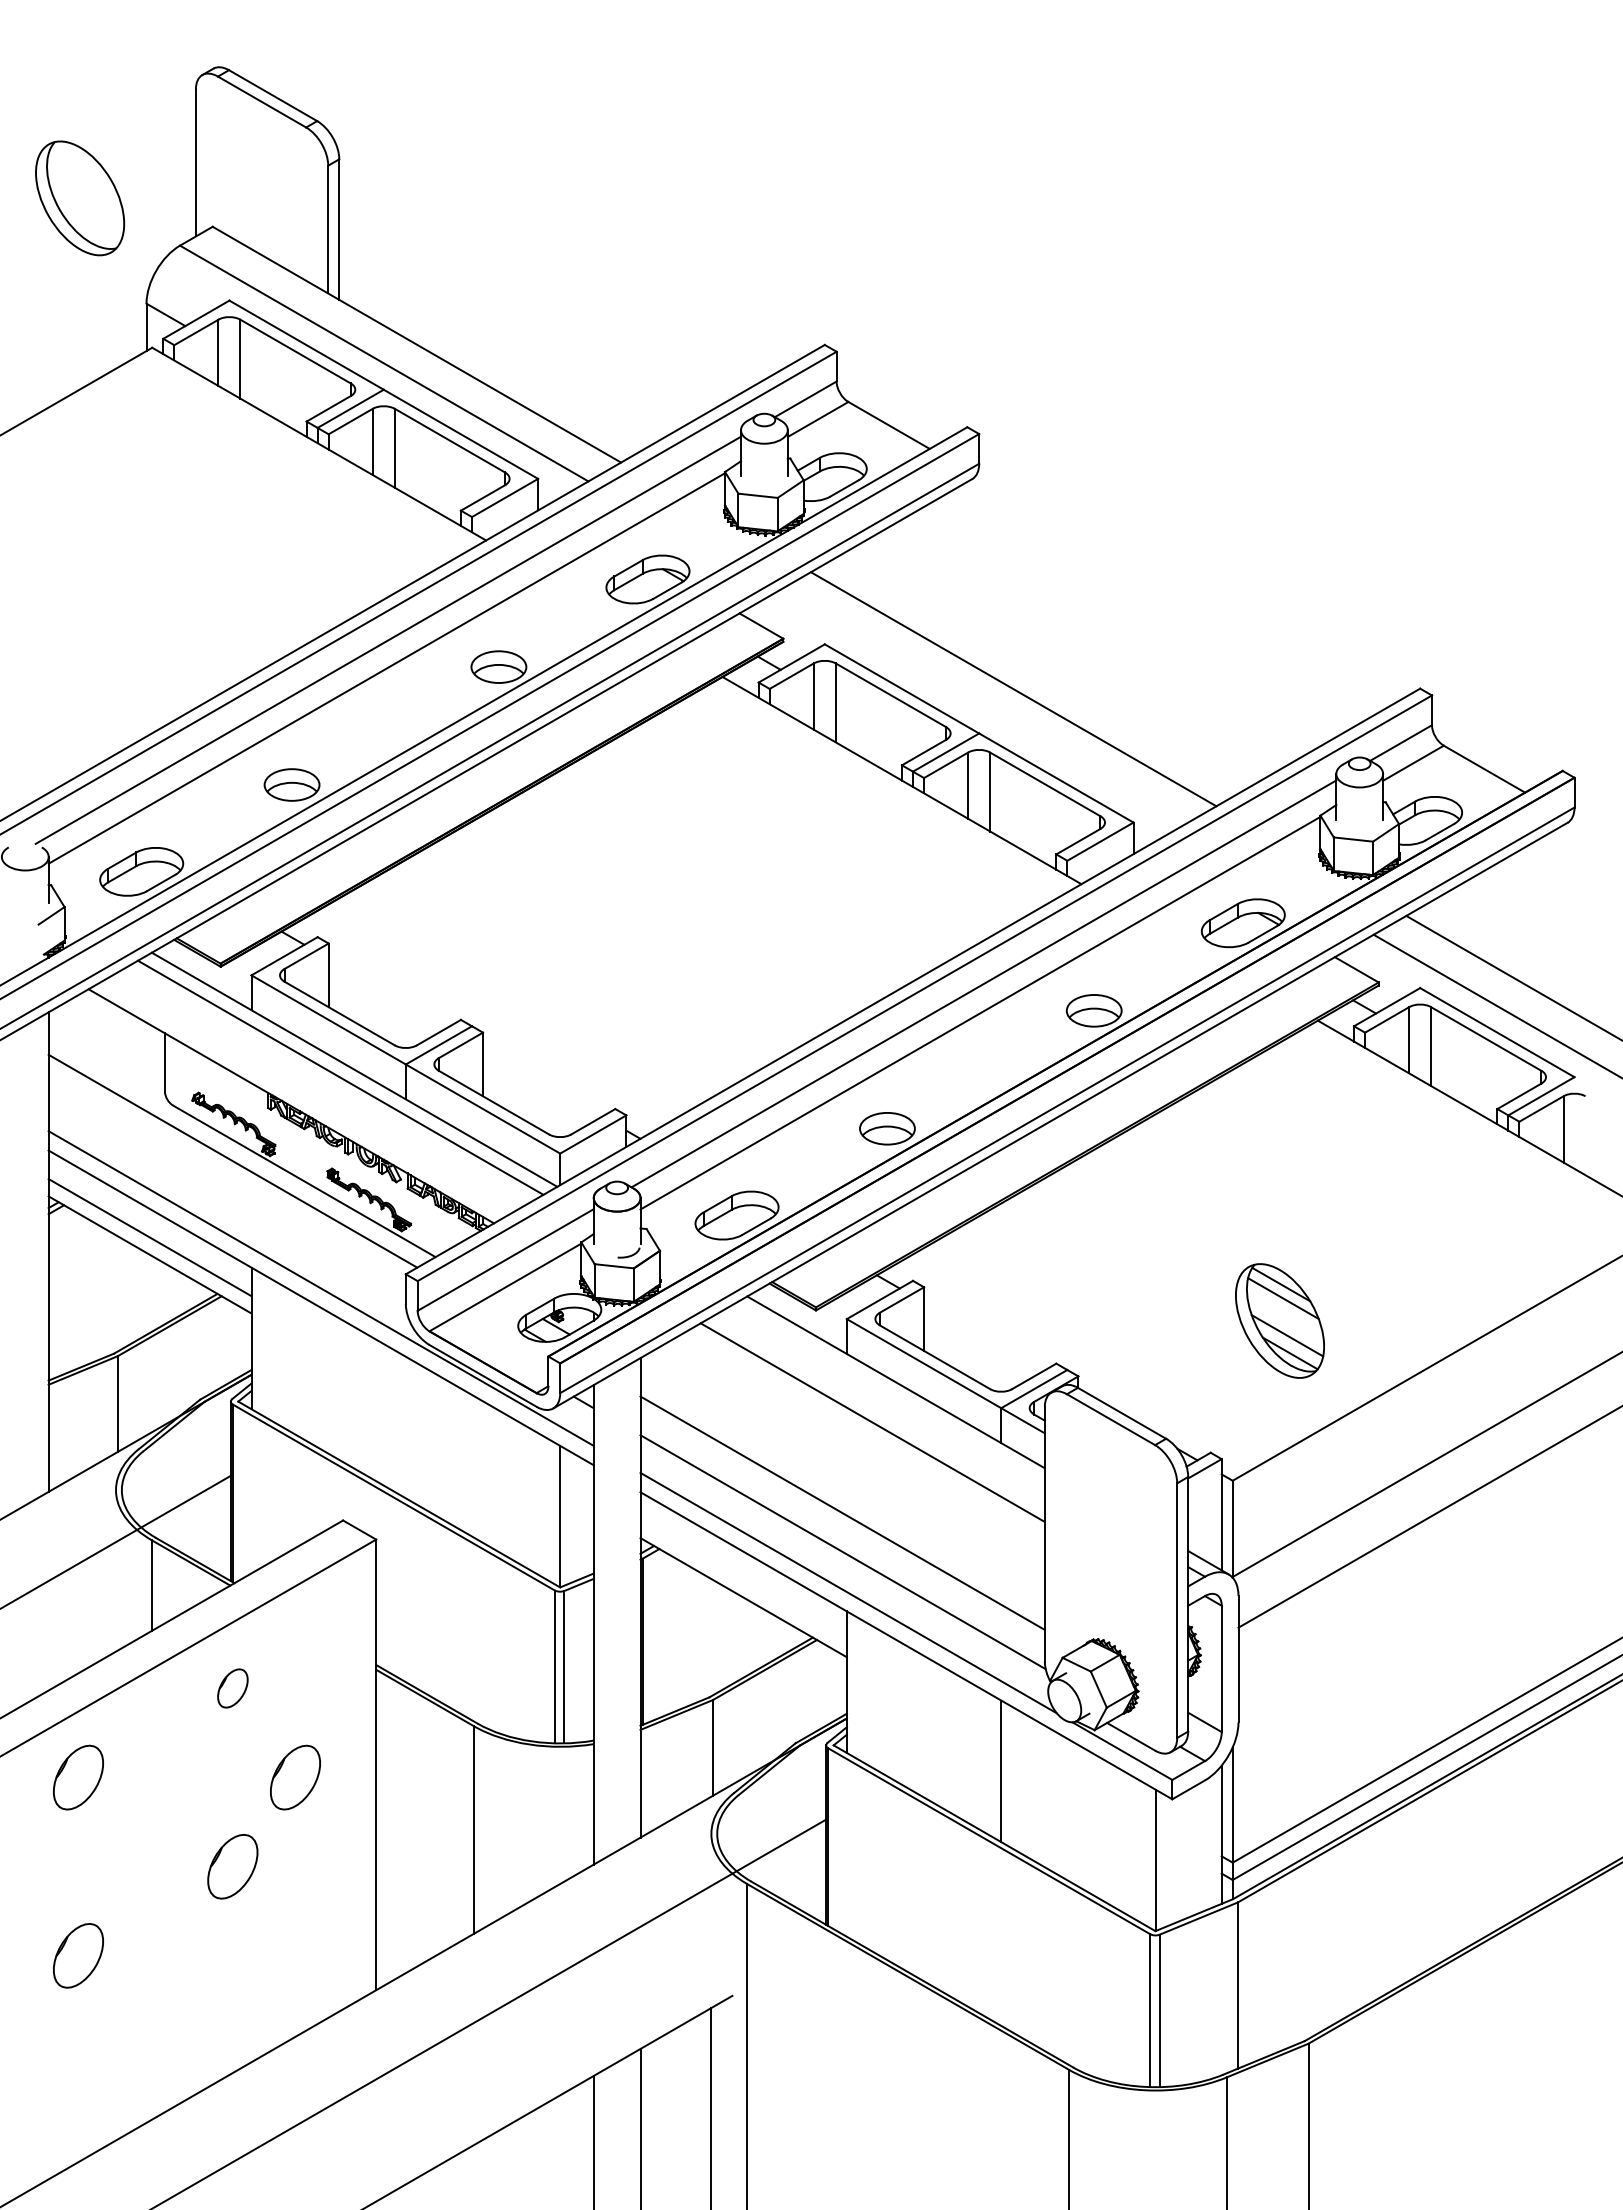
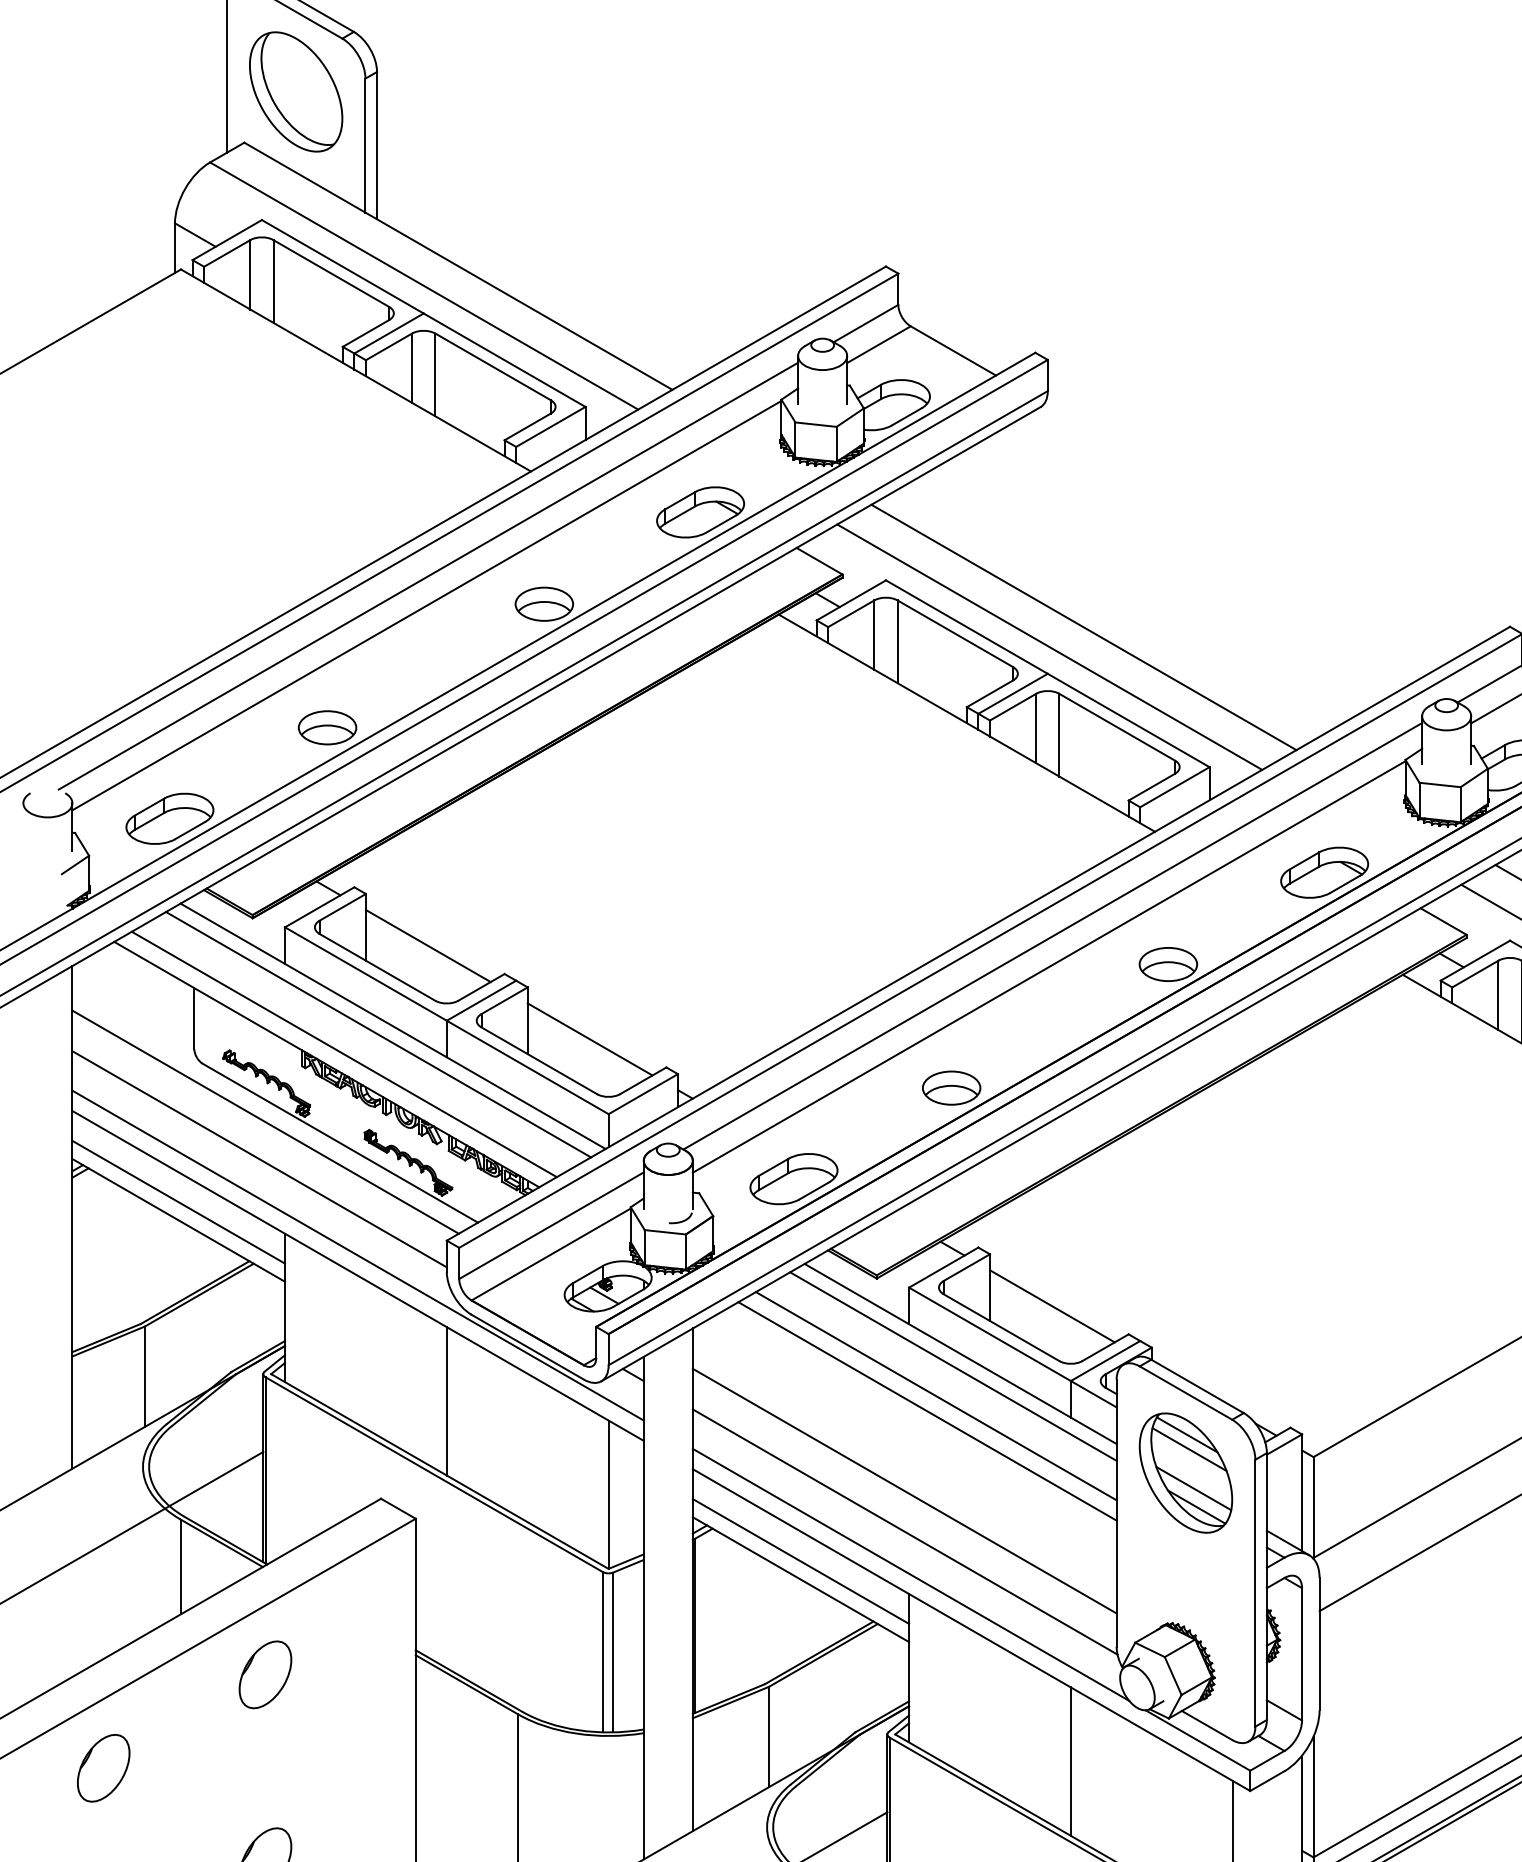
part: (80, 198) -> (296, 92), moved
line: (980, 708) -> (1049, 647), added
line: (387, 992) -> (427, 945), added
line: (542, 1081) -> (590, 1038), added
line: (307, 1096) -> (343, 1054), added
line: (226, 1196) -> (258, 1159), added
part: (1279, 1320) -> (1185, 1472), moved
line: (983, 1336) -> (1052, 1305), added
line: (888, 1394) -> (952, 1366), added
line: (405, 1427) -> (446, 1401), added
line: (863, 1436) -> (926, 1410), added
line: (743, 1579) -> (800, 1560), added
part: (232, 1688) -> (265, 1674), size x1.67
part: (295, 1777) -> (331, 1768), removed

